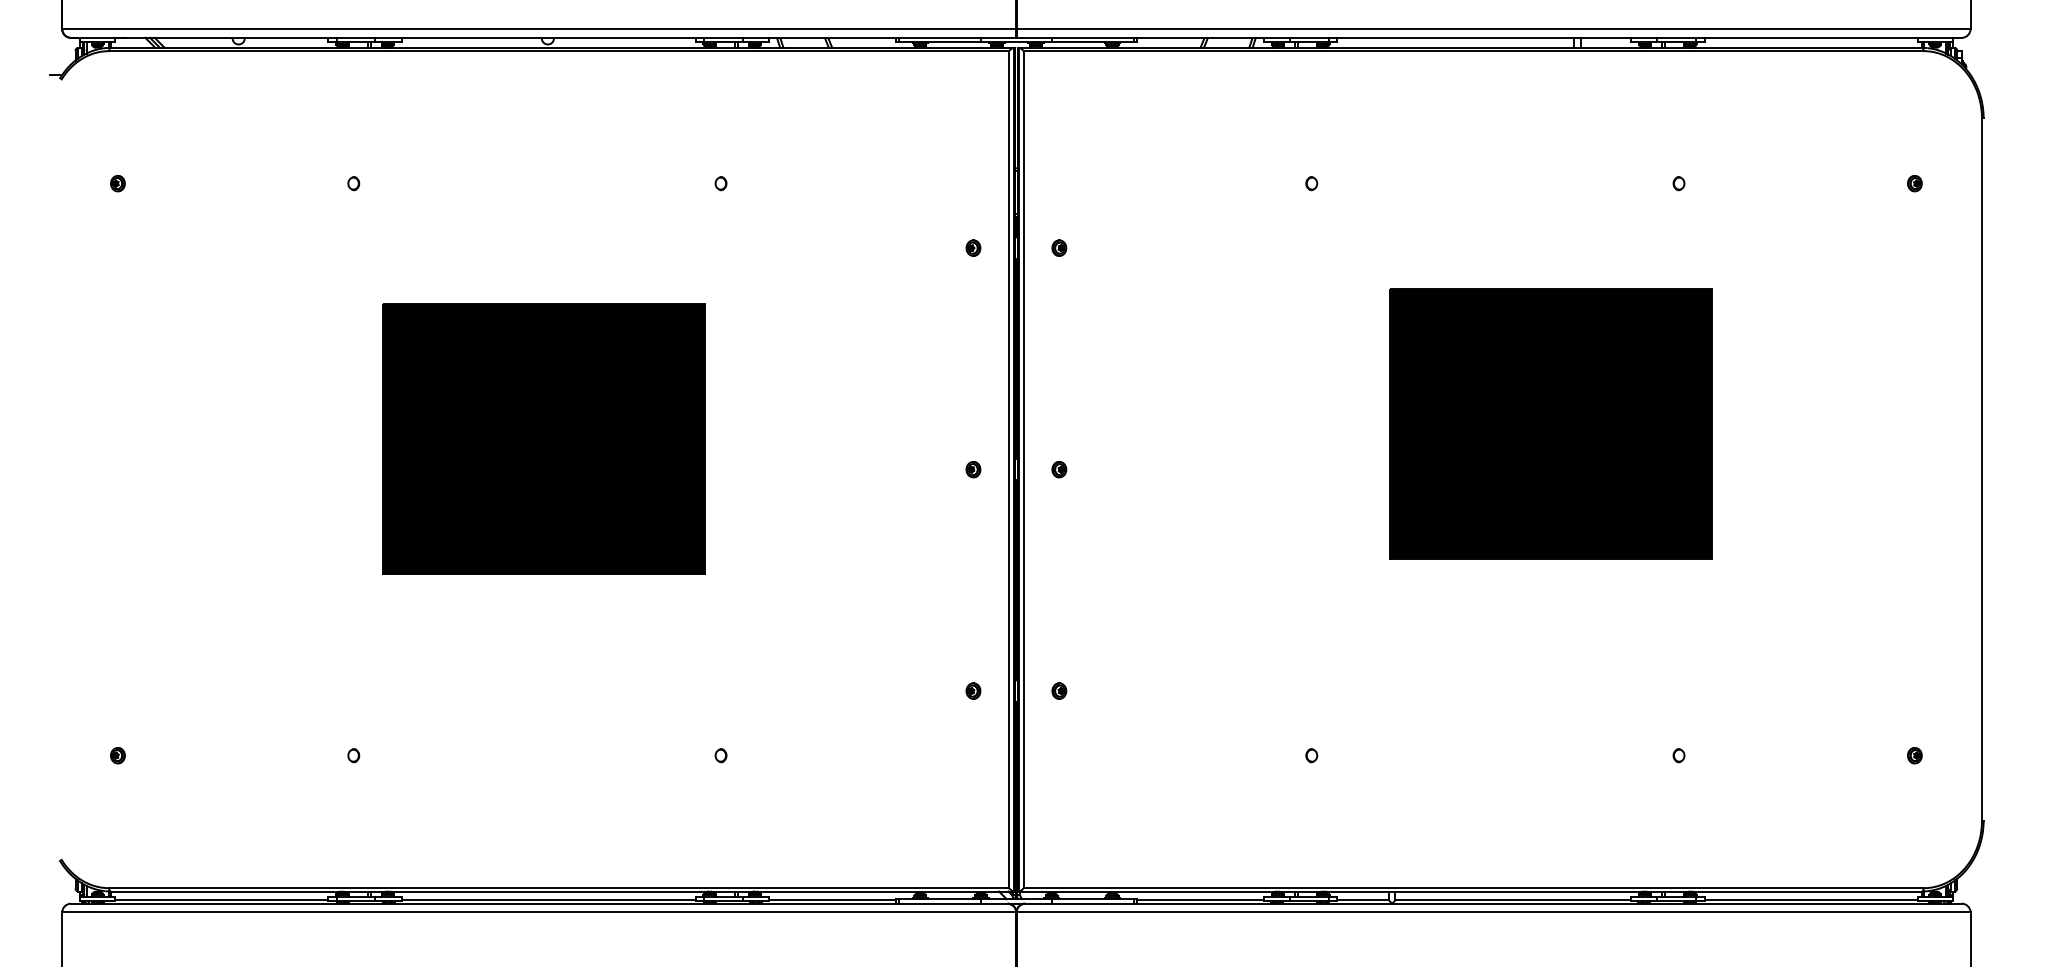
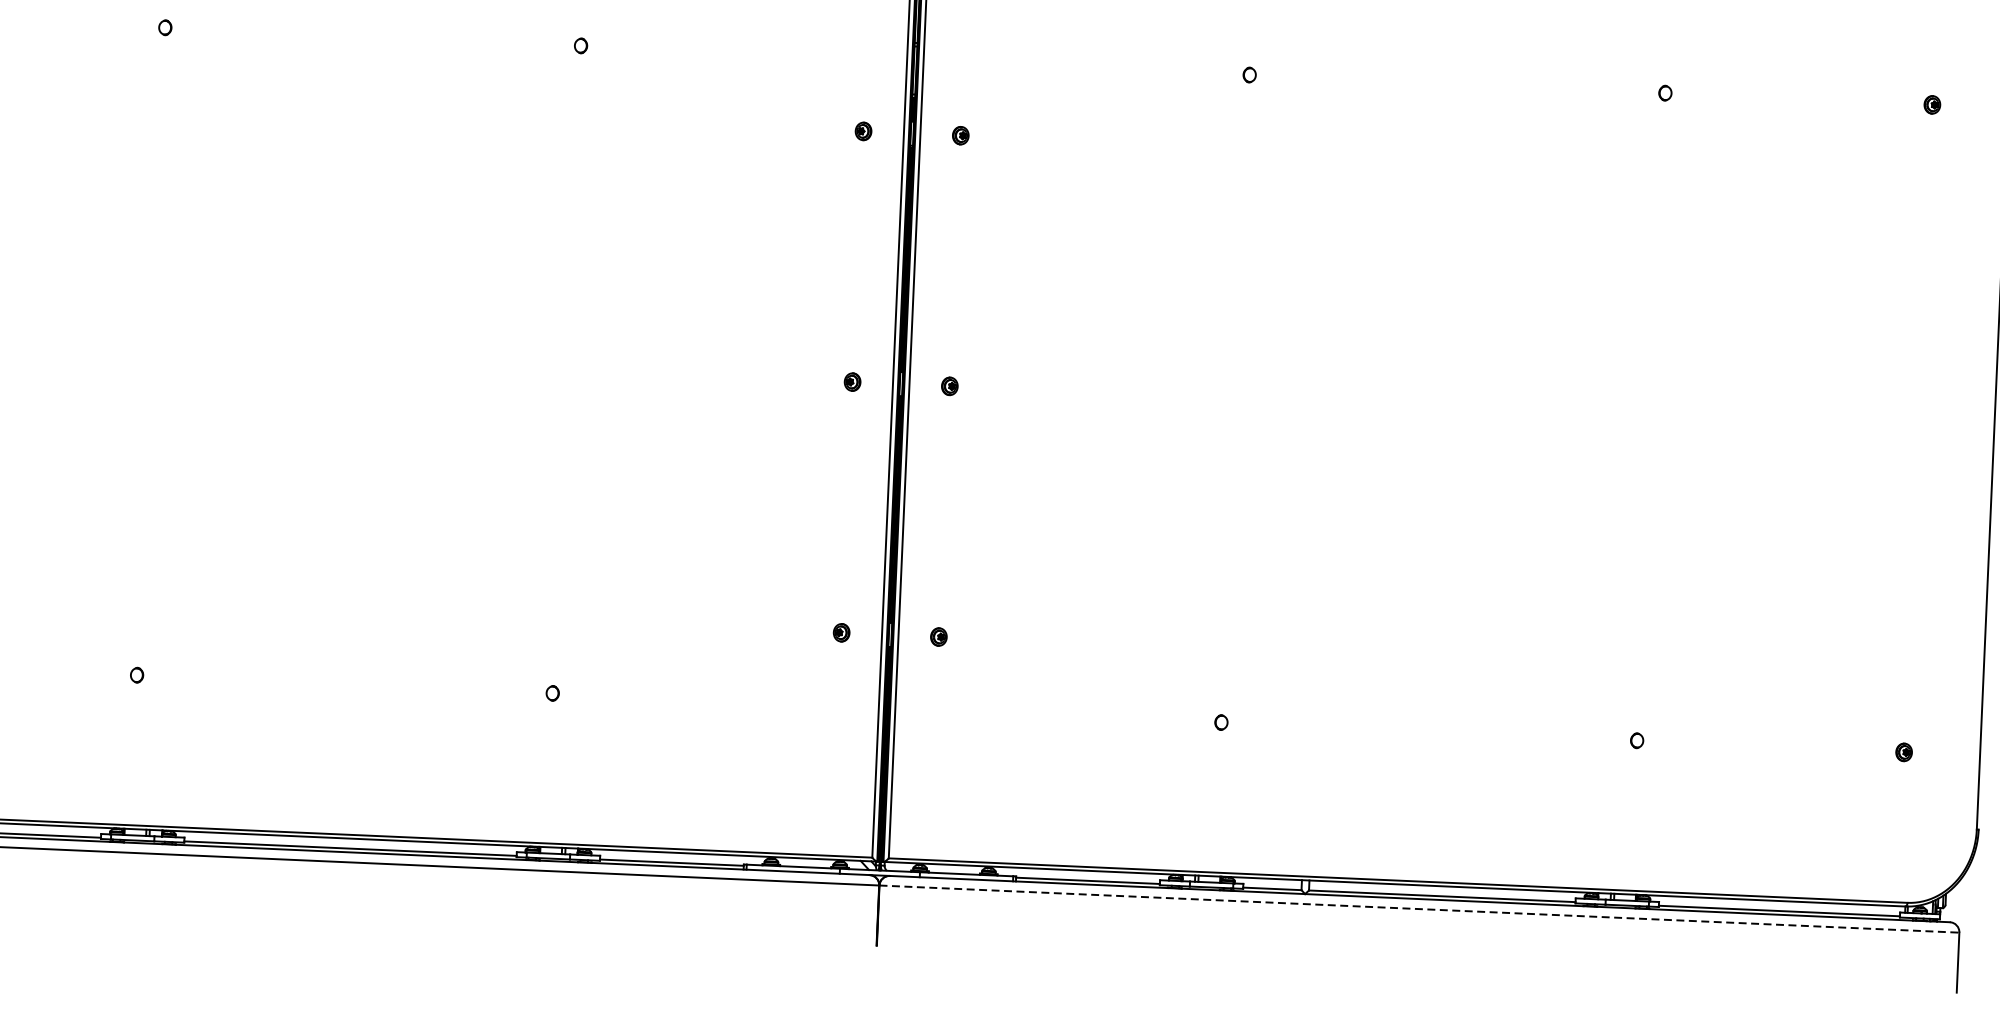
part: (1550, 423) -> (1508, 358), removed
part: (543, 438) -> (367, 325), removed
line: (1493, 912) -> (1419, 909), solid -> dashed

